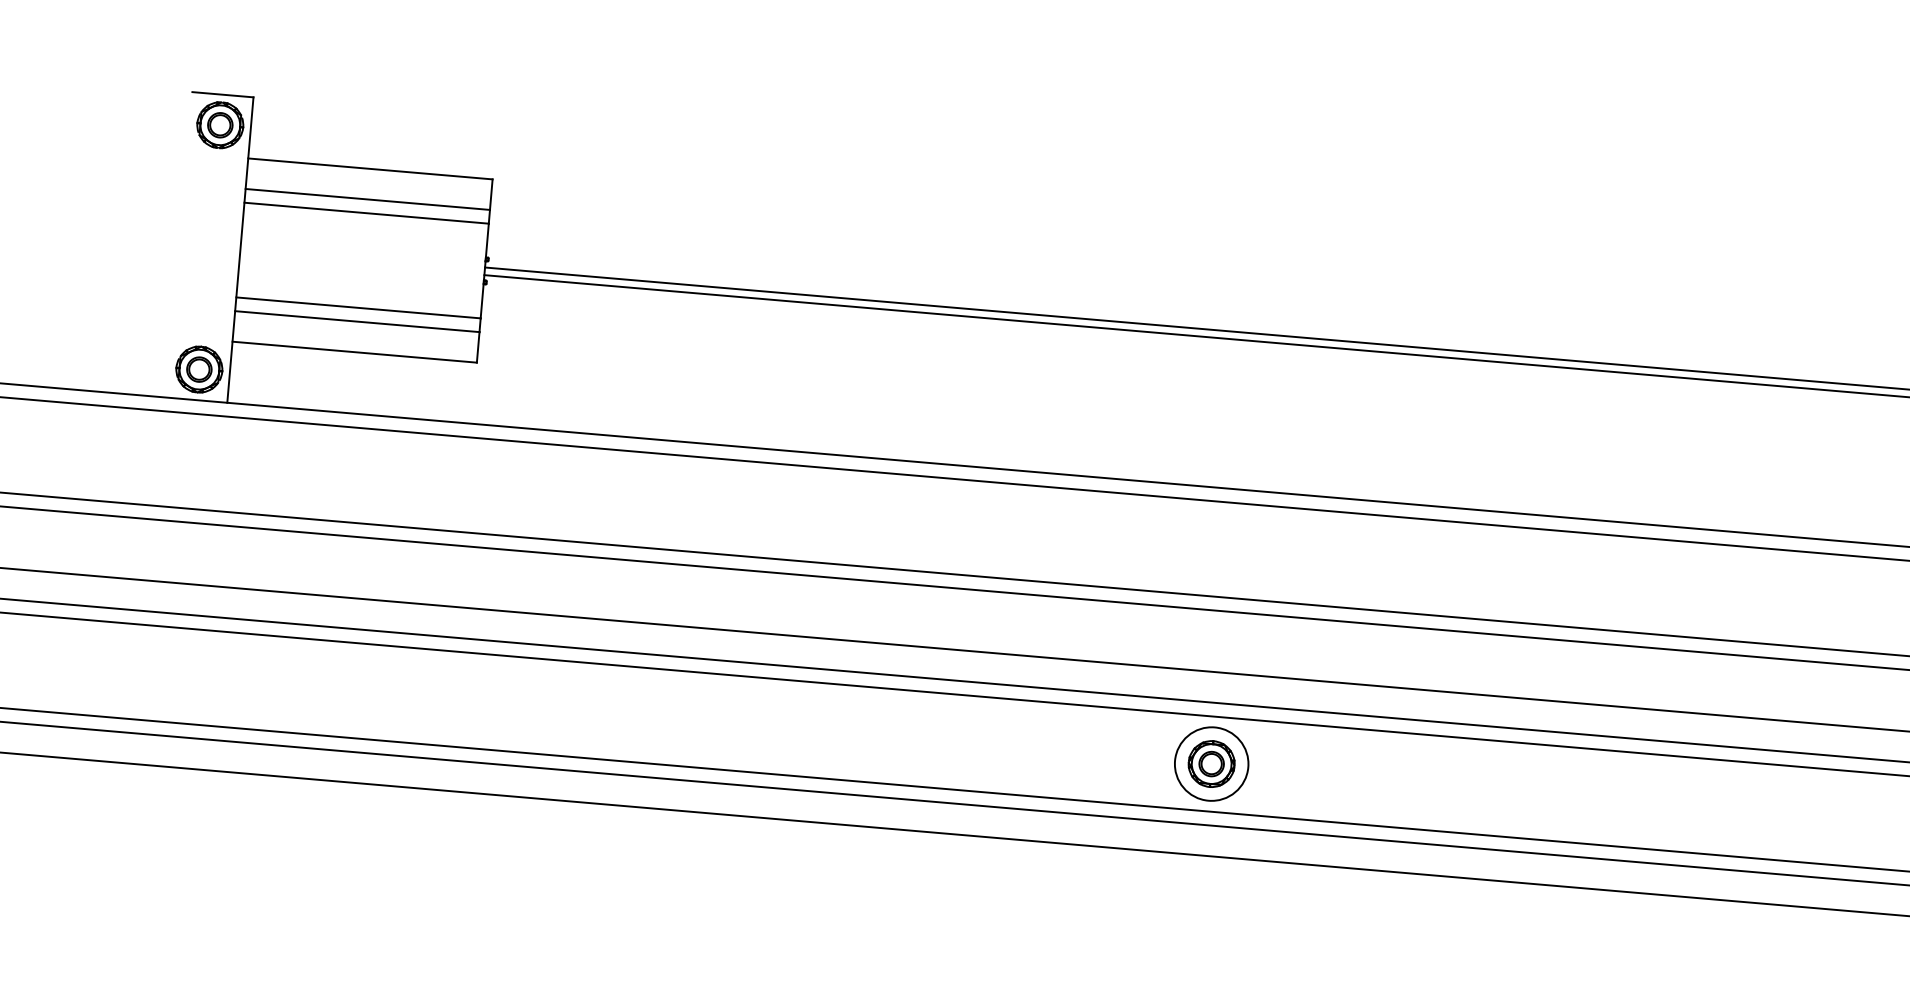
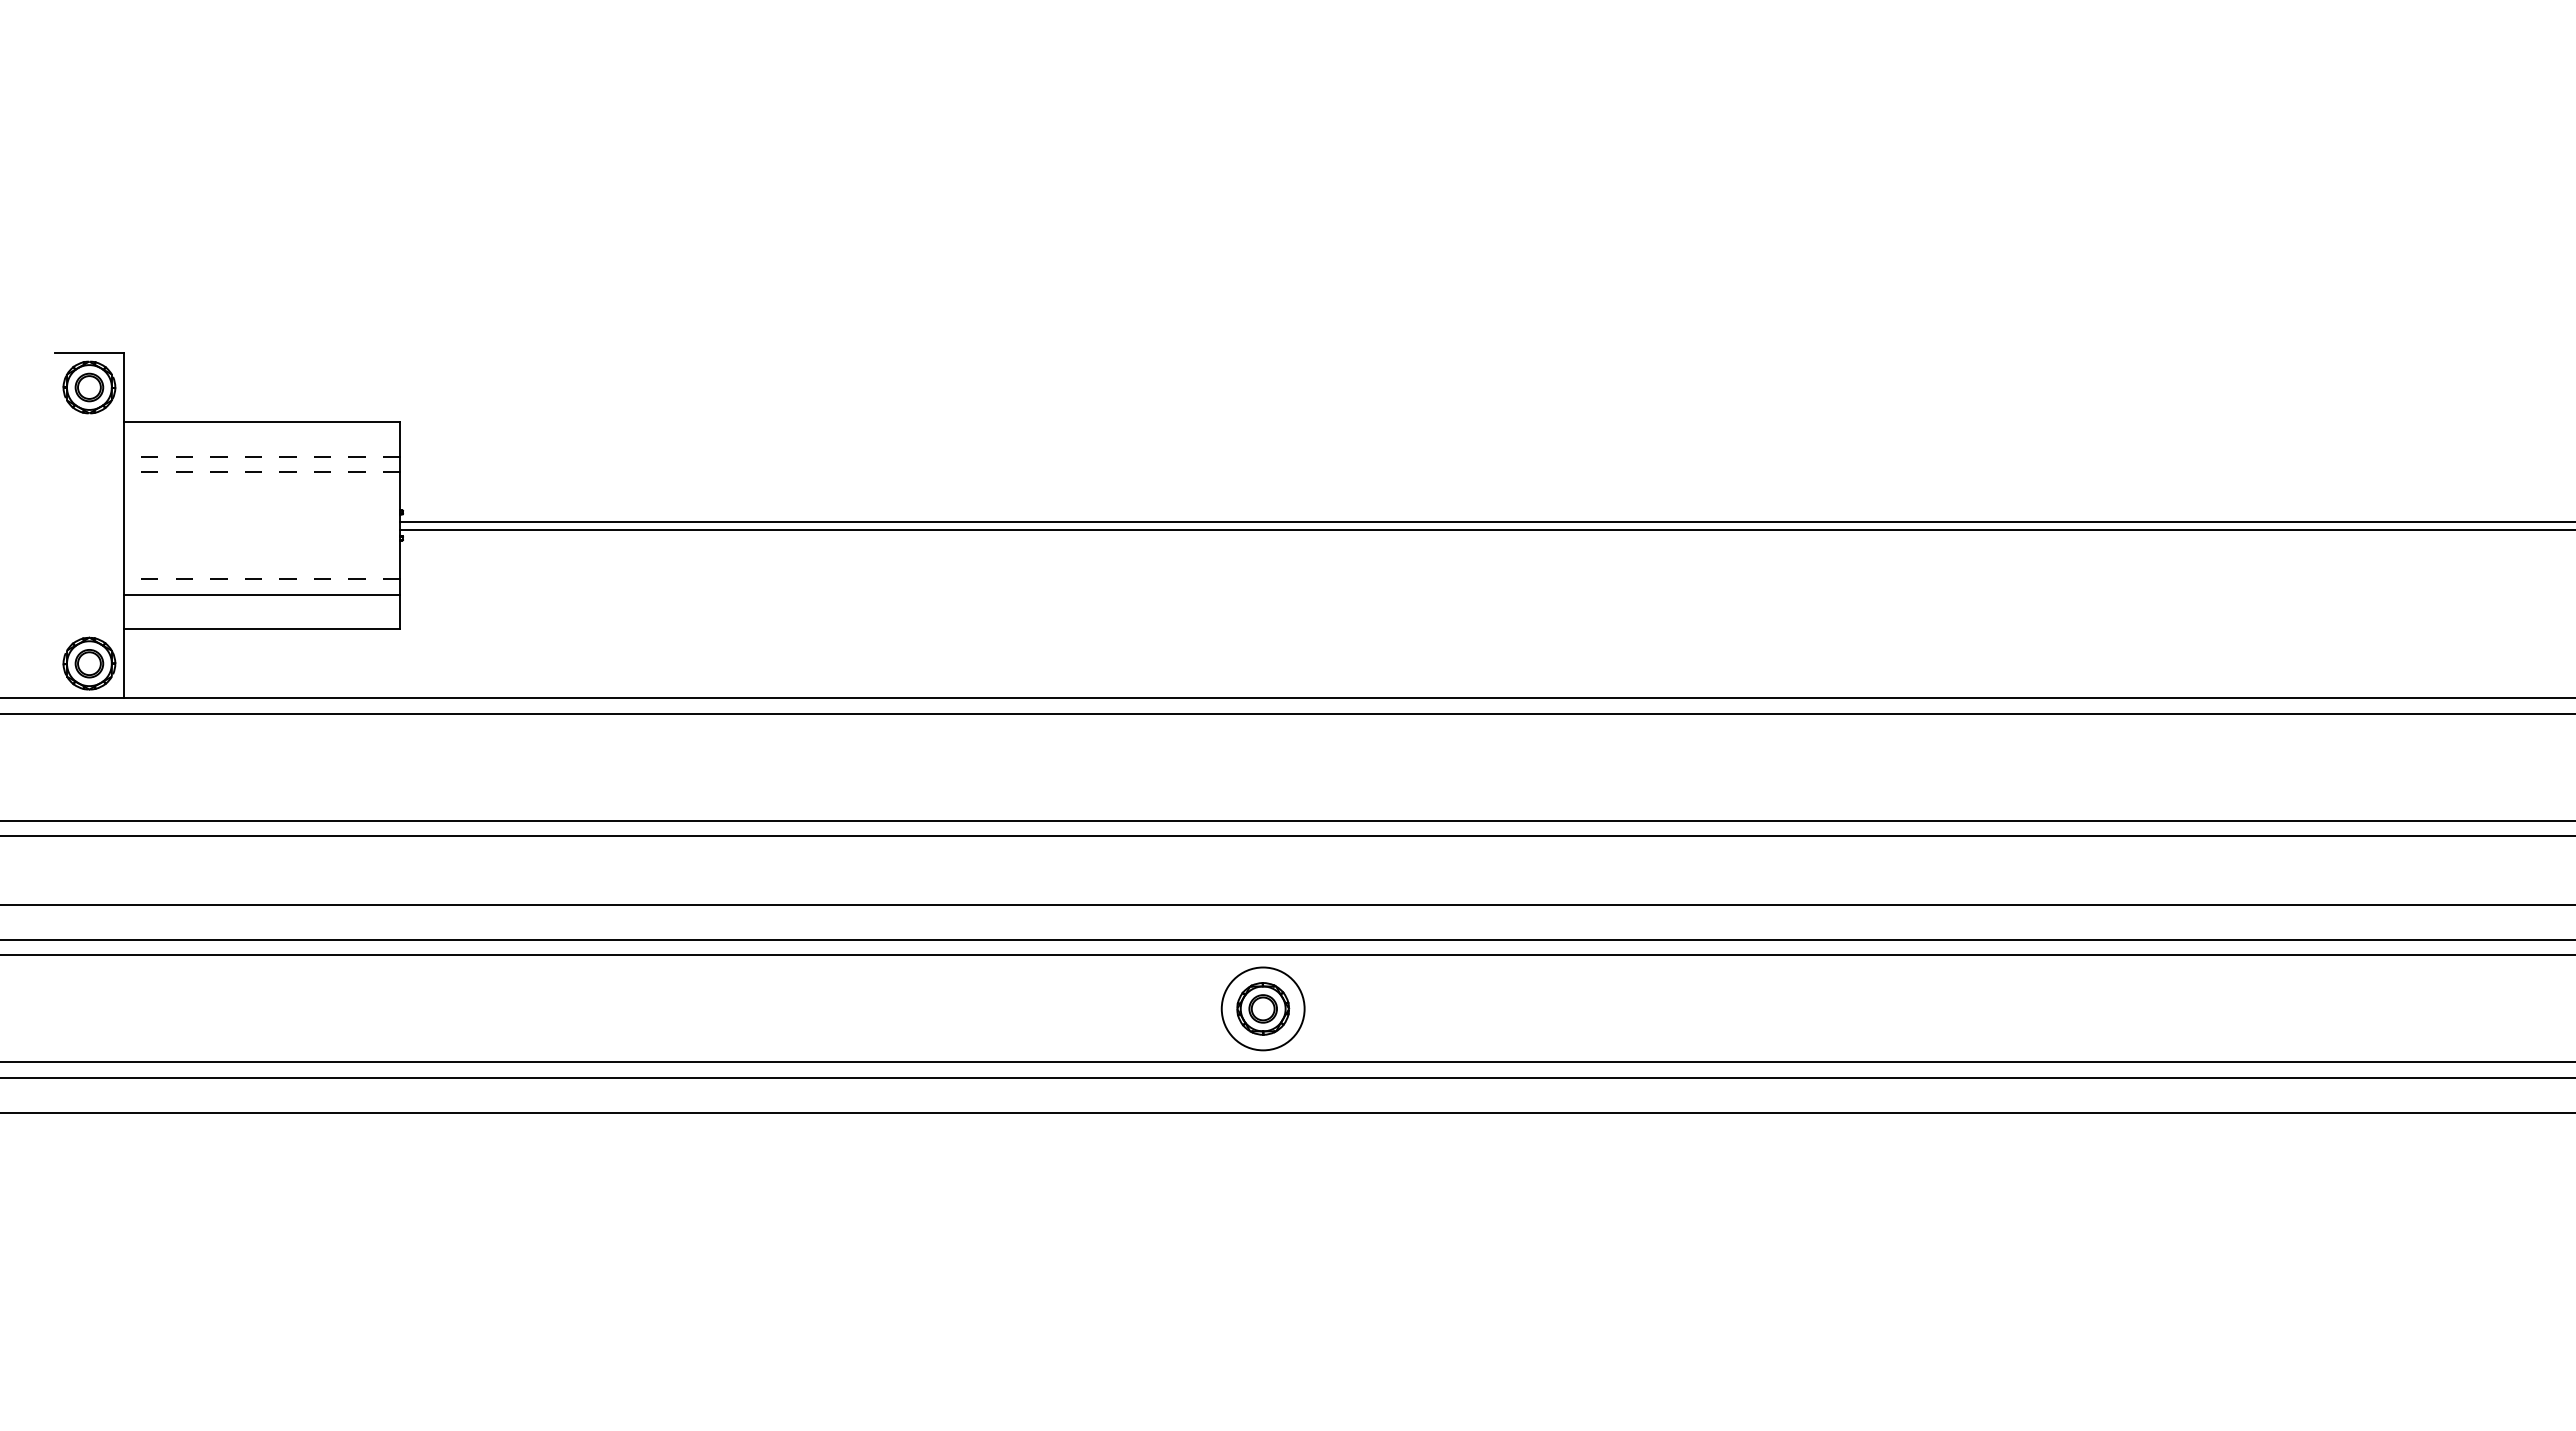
line: (367, 199) -> (261, 456), solid -> dashed
line: (366, 213) -> (261, 472), solid -> dashed
line: (358, 308) -> (261, 579), solid -> dashed

